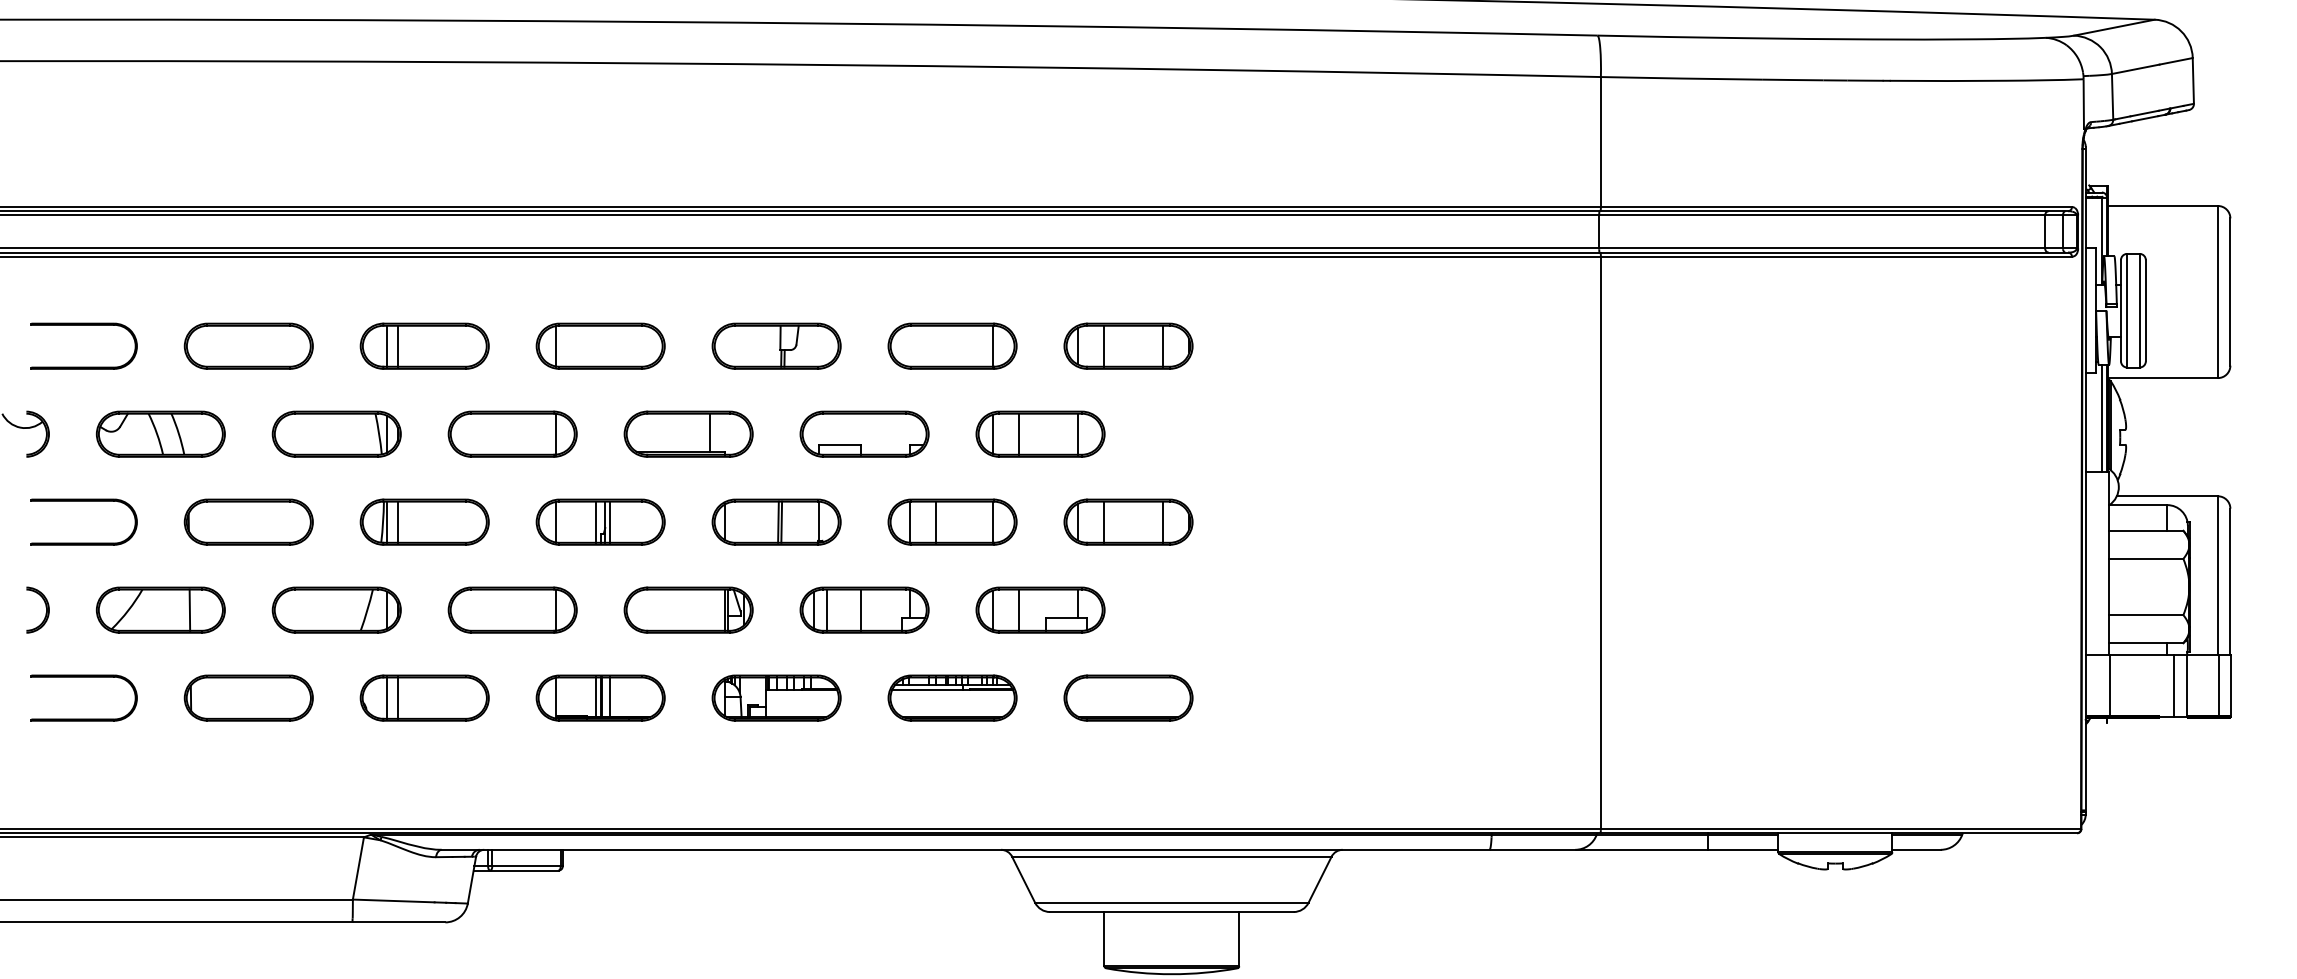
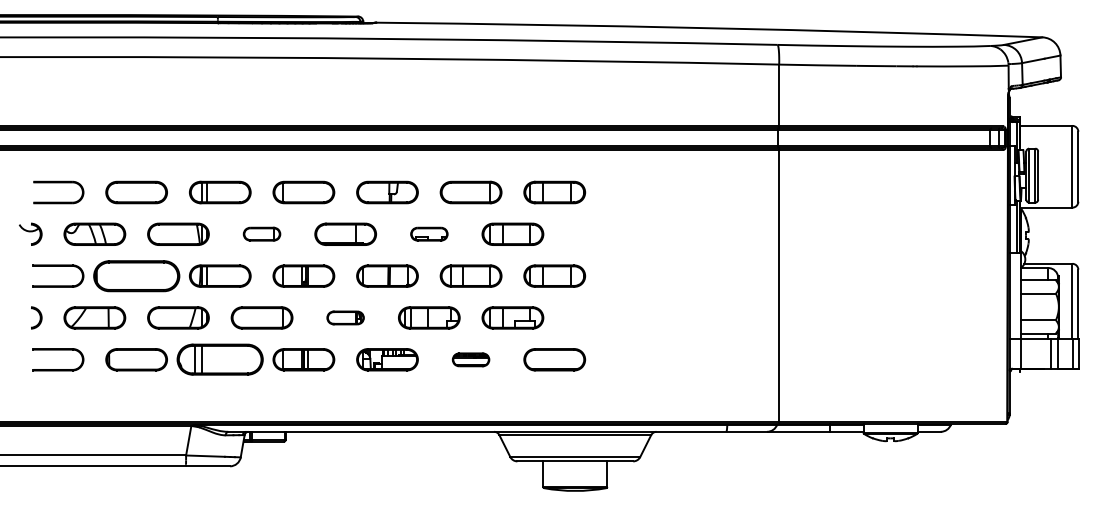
part: (511, 432) -> (261, 233), size x0.6
part: (865, 432) -> (429, 233), size x0.6
part: (248, 520) -> (136, 275), size x1.4
part: (688, 609) -> (345, 317), size x0.6
part: (425, 697) -> (220, 359), size x1.4
part: (951, 697) -> (470, 359), size x0.6

